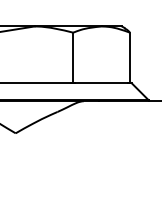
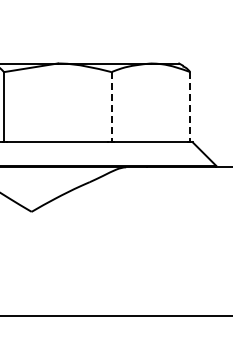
line: (73, 58) -> (111, 107), solid -> dashed
line: (130, 58) -> (190, 107), solid -> dashed

